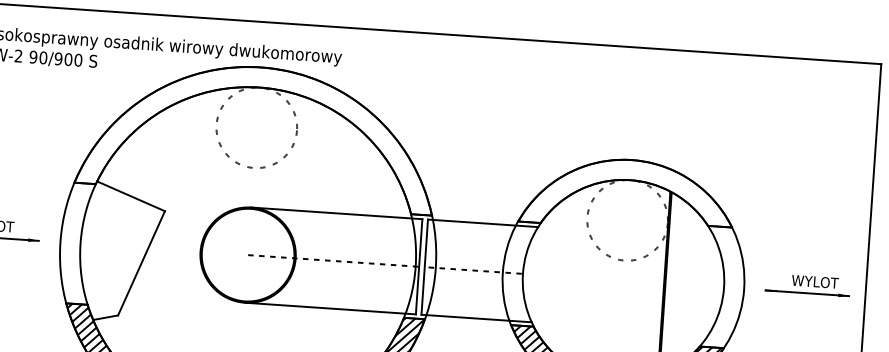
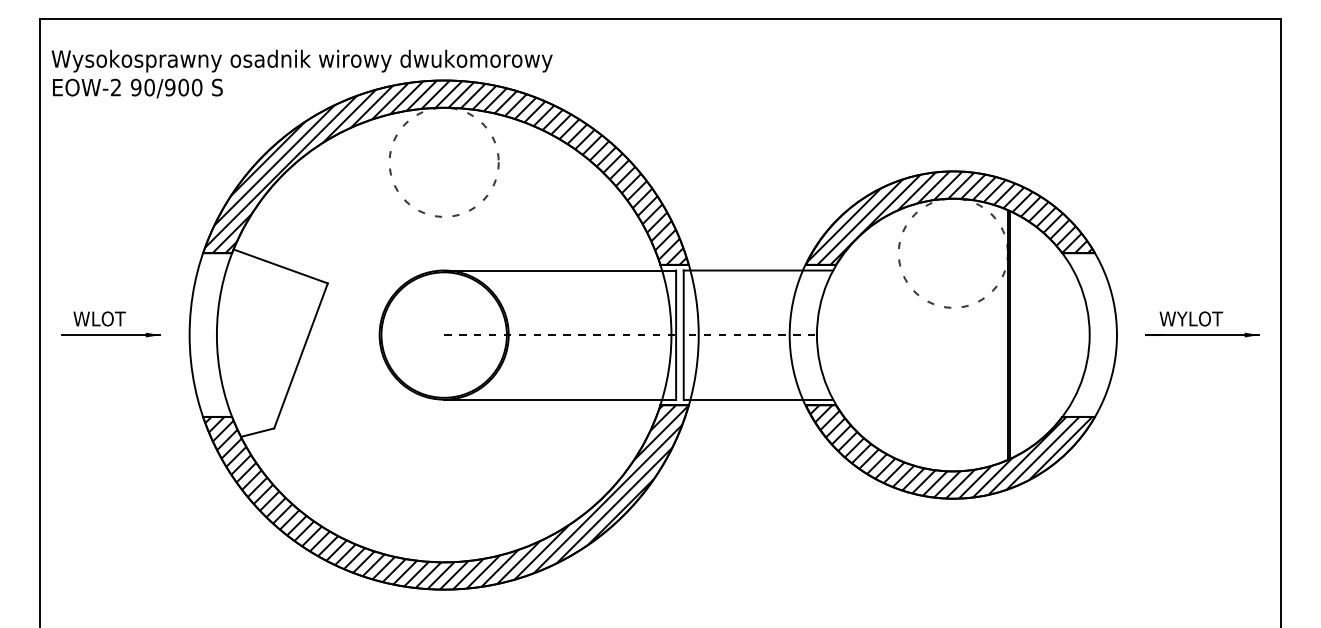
hatch: (257, 135) -> (445, 172), added
hatch: (626, 193) -> (949, 217), added
text: (815, 281) -> (1191, 318), moved

